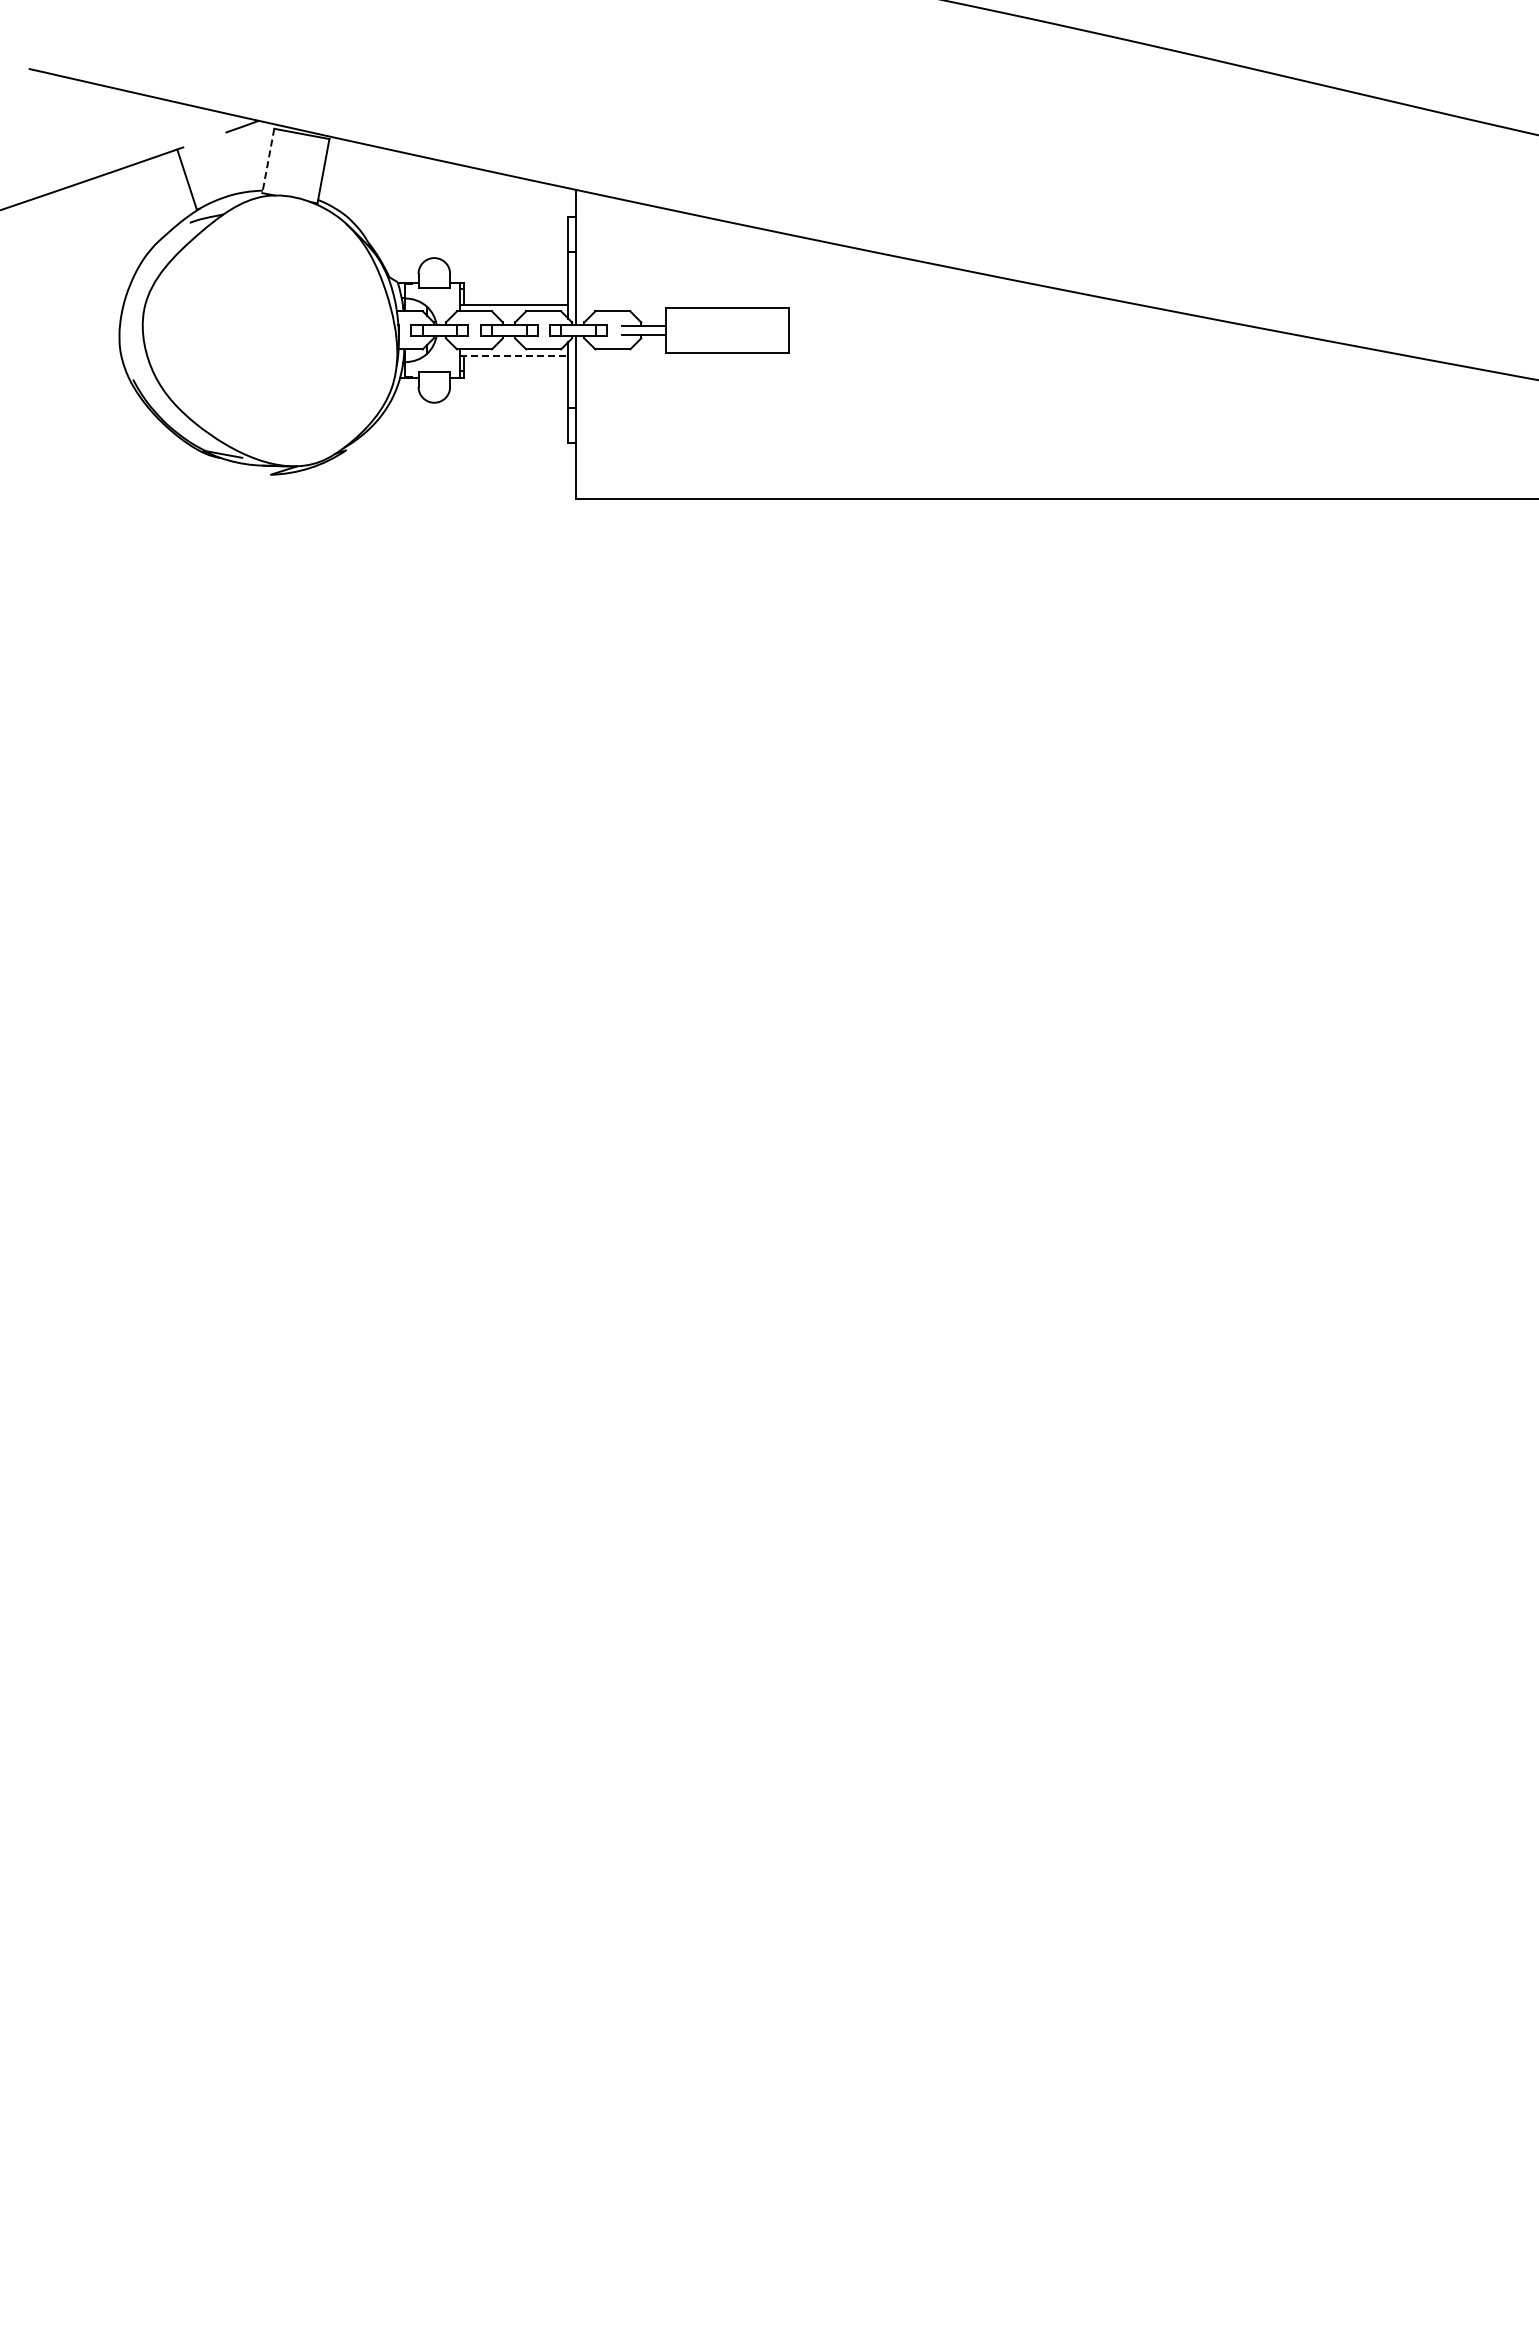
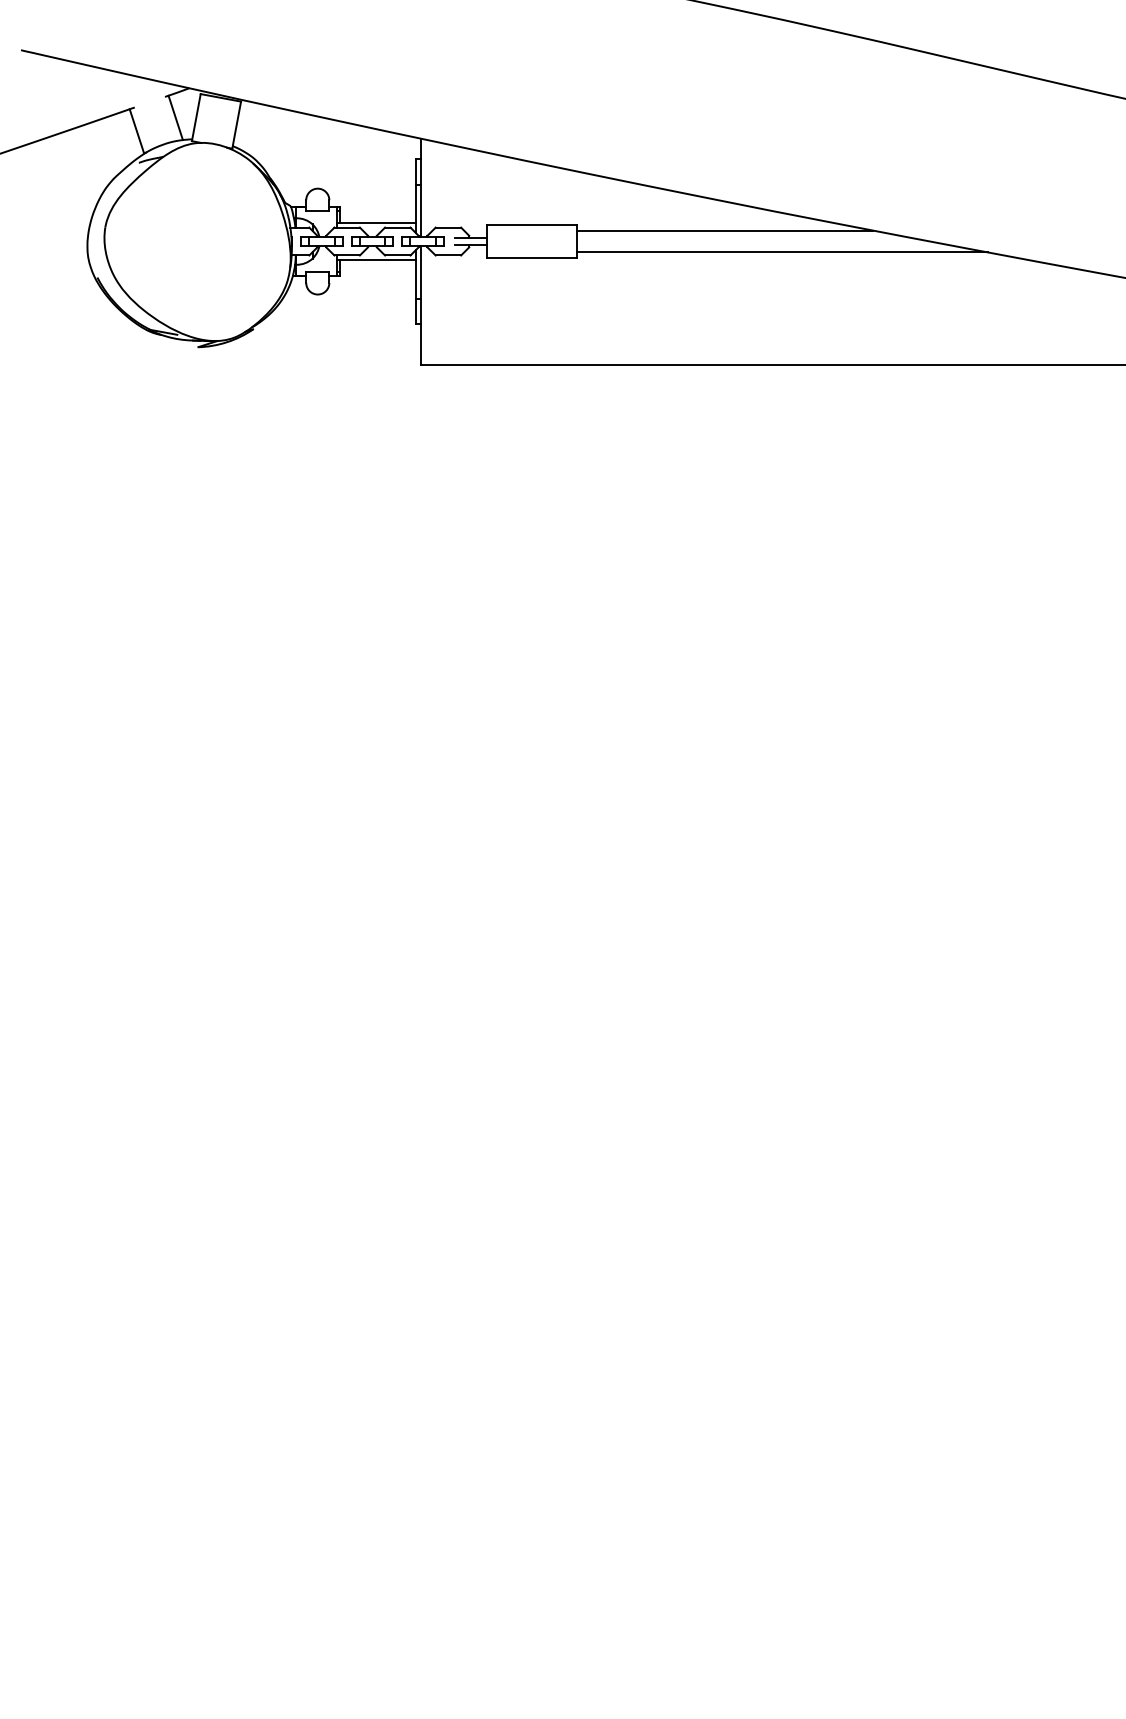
line: (268, 160) -> (196, 117), dashed -> solid
line: (240, 161) -> (175, 118), added
line: (990, 315) -> (724, 230), added
line: (1069, 345) -> (782, 252), added
line: (514, 355) -> (376, 259), dashed -> solid

